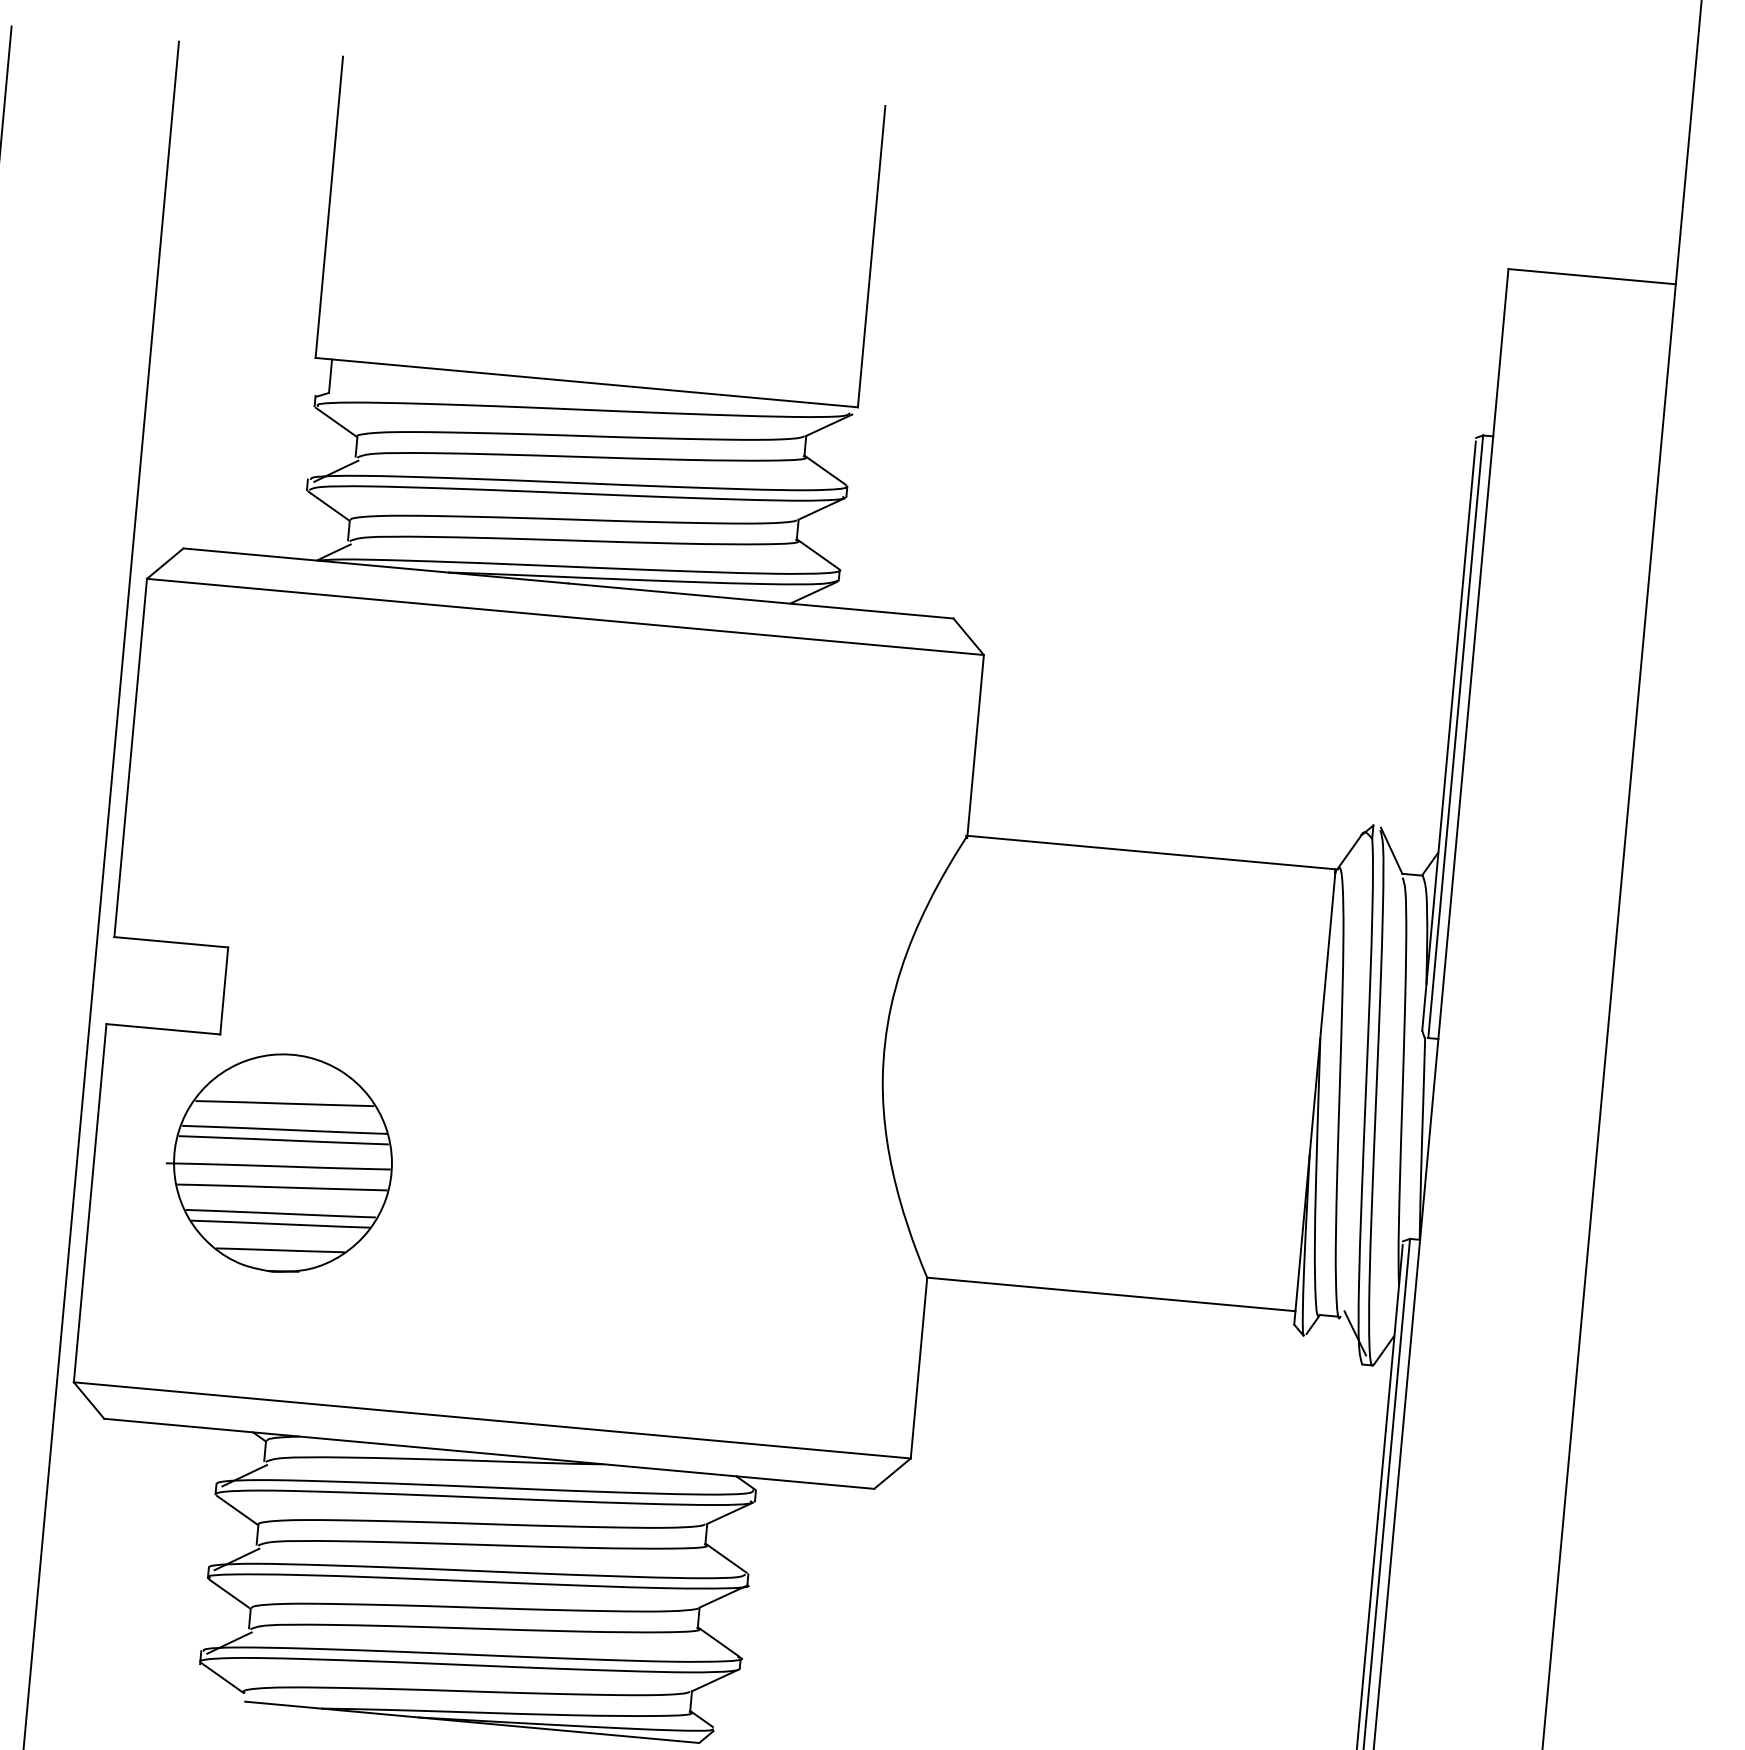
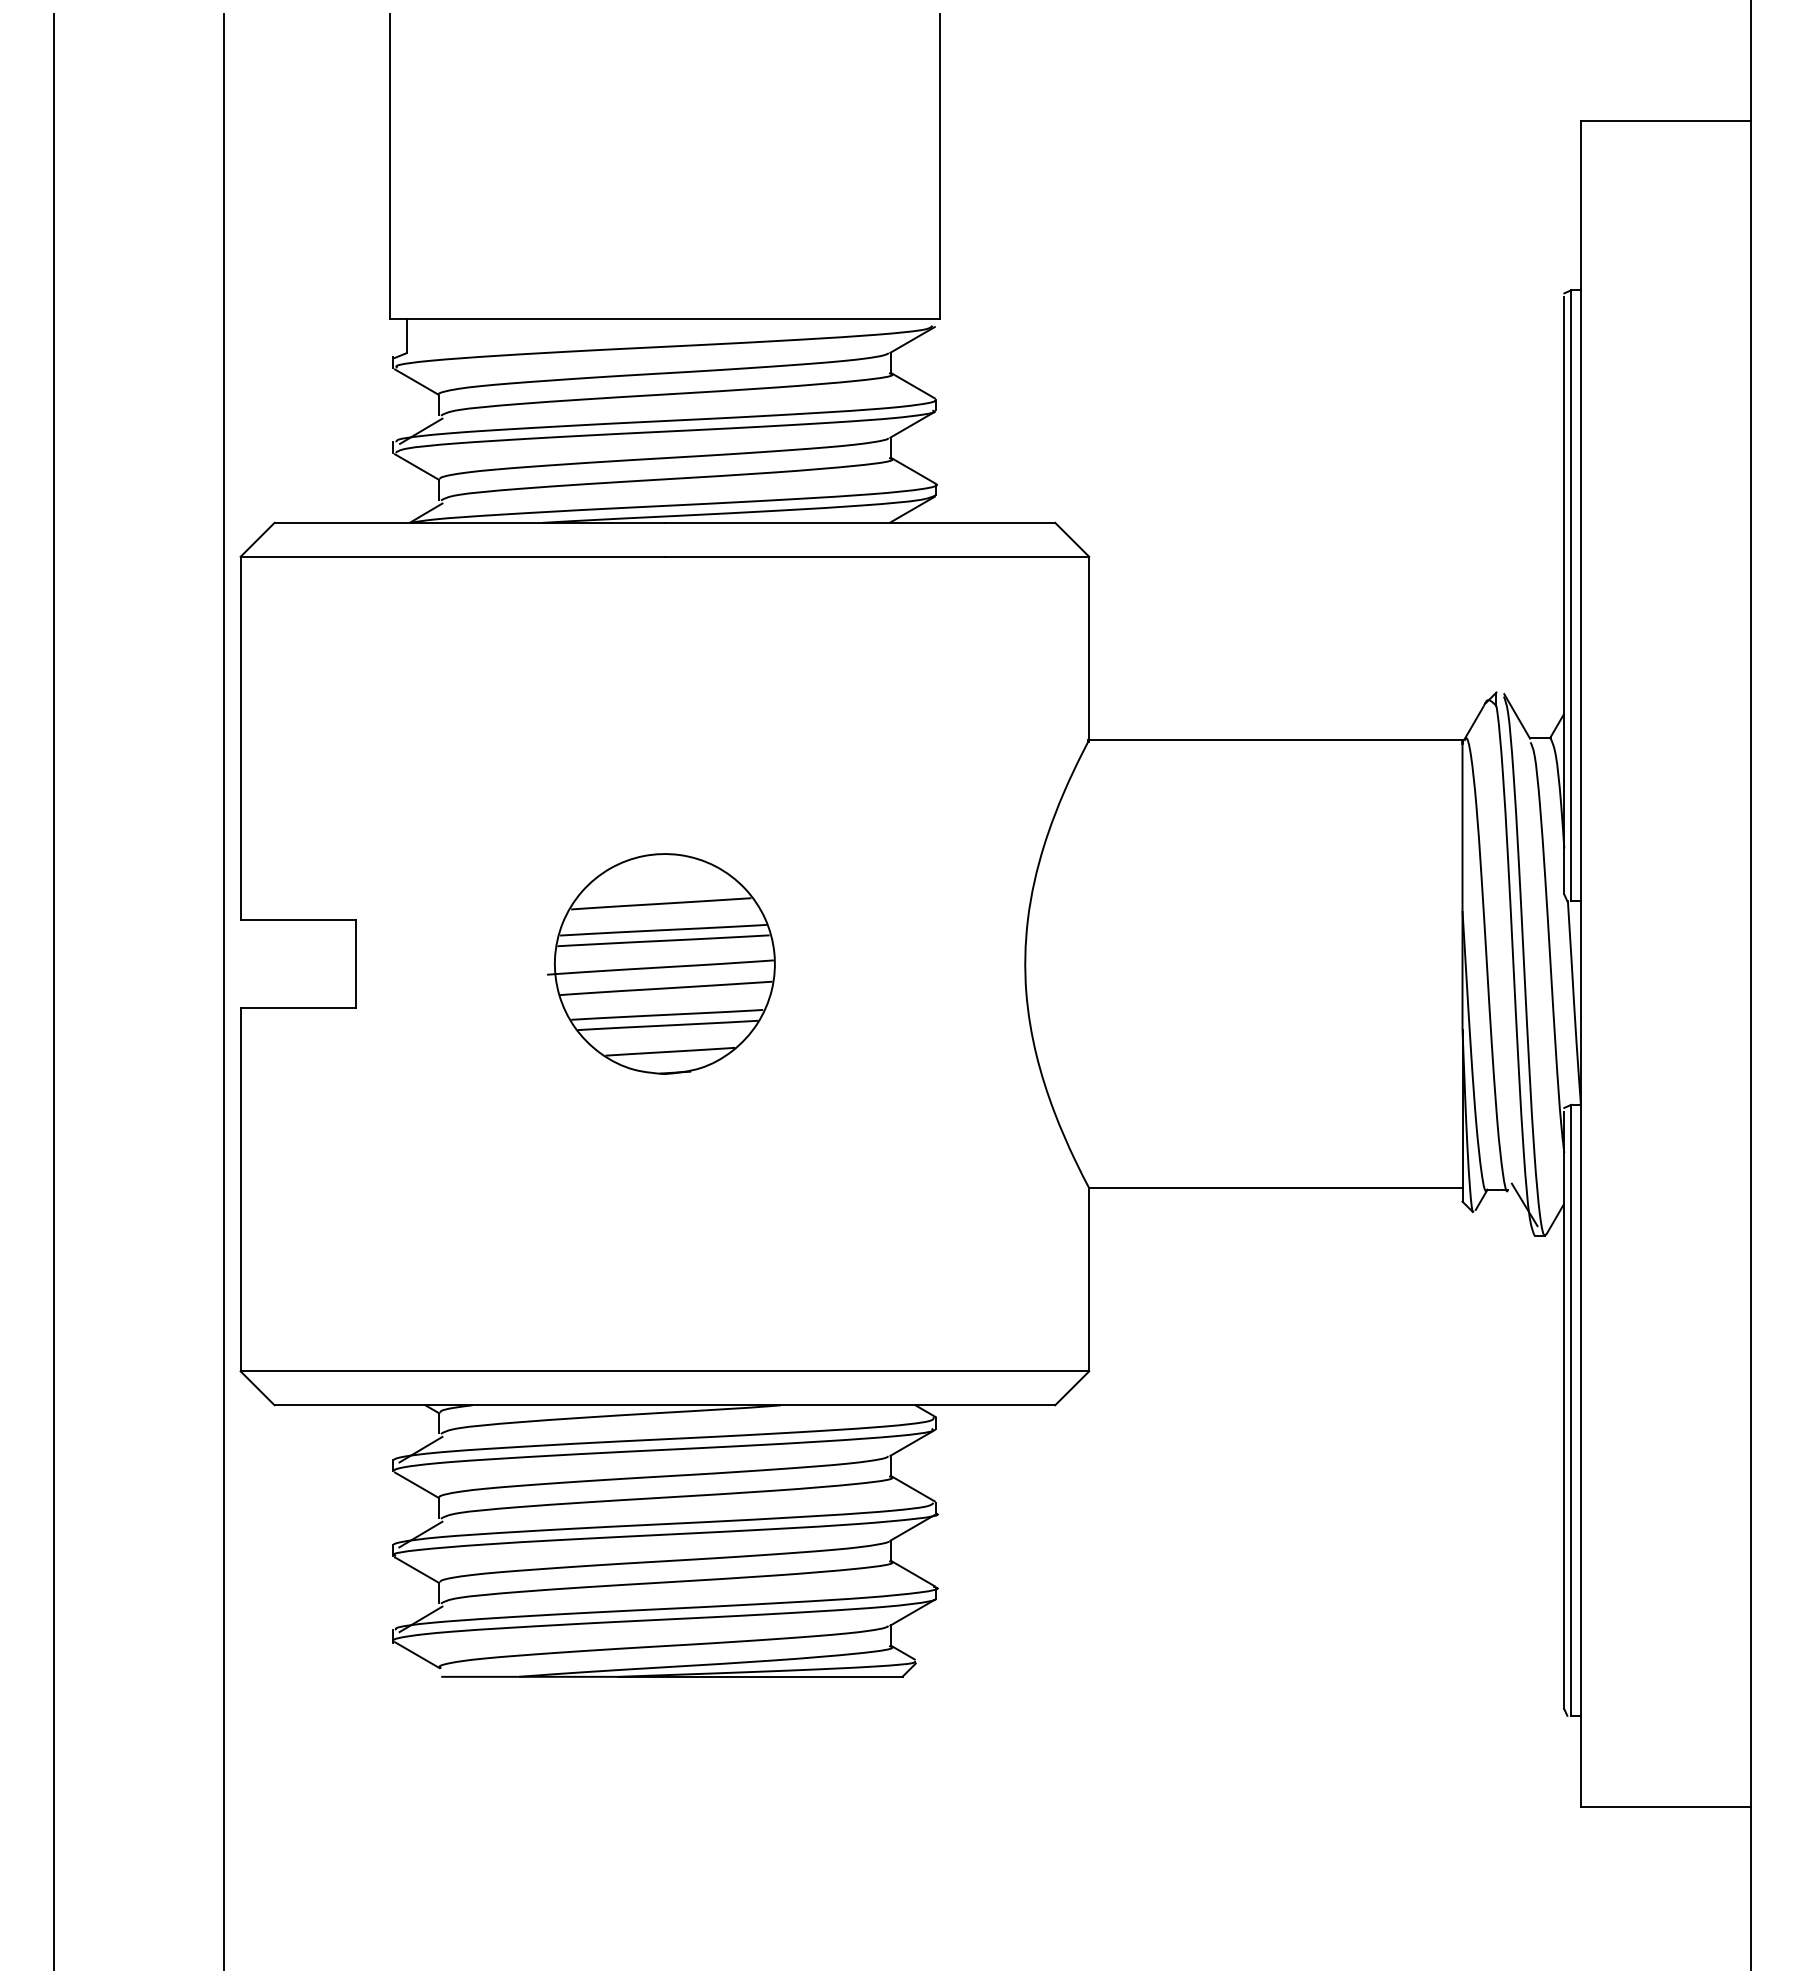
part: (279, 1162) -> (661, 963), moved

